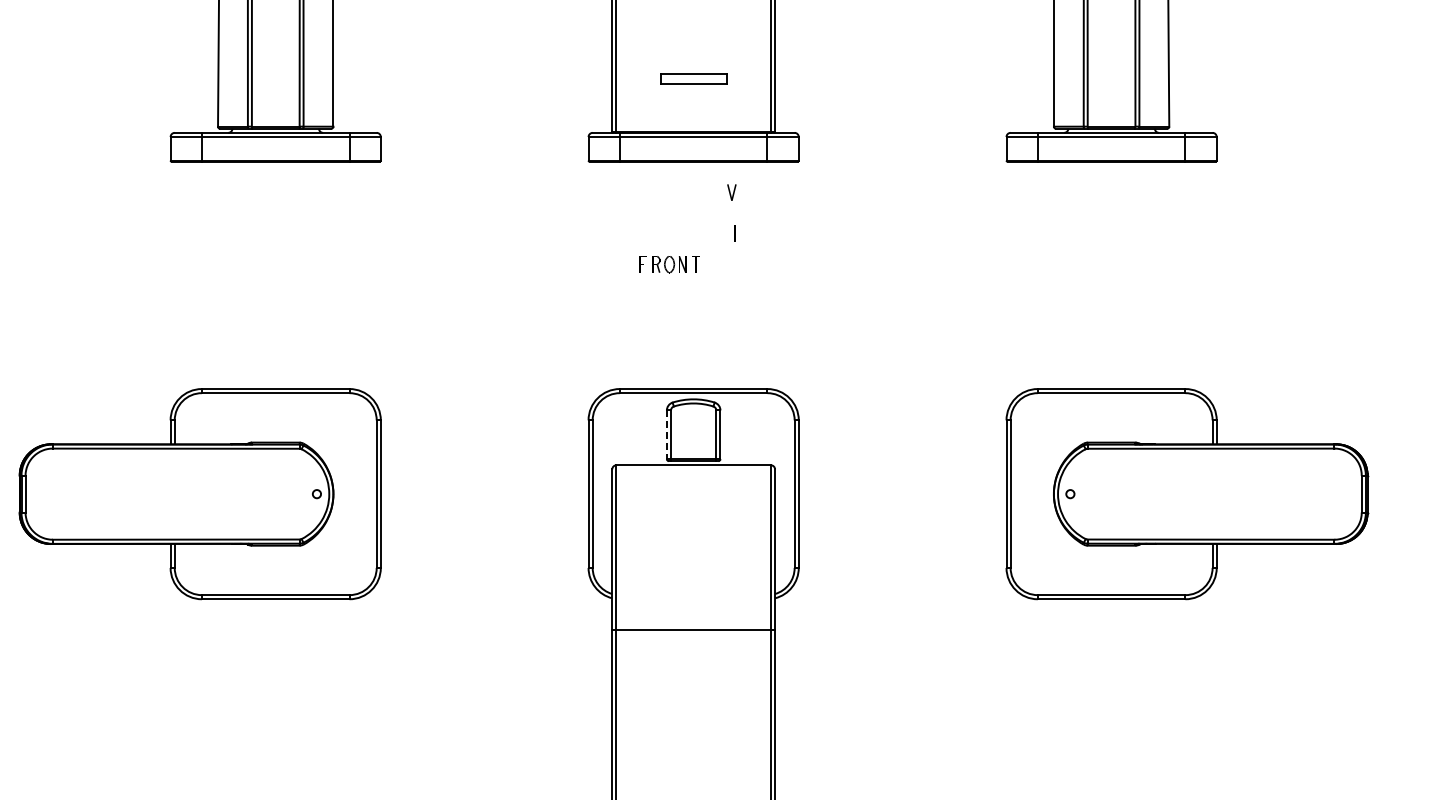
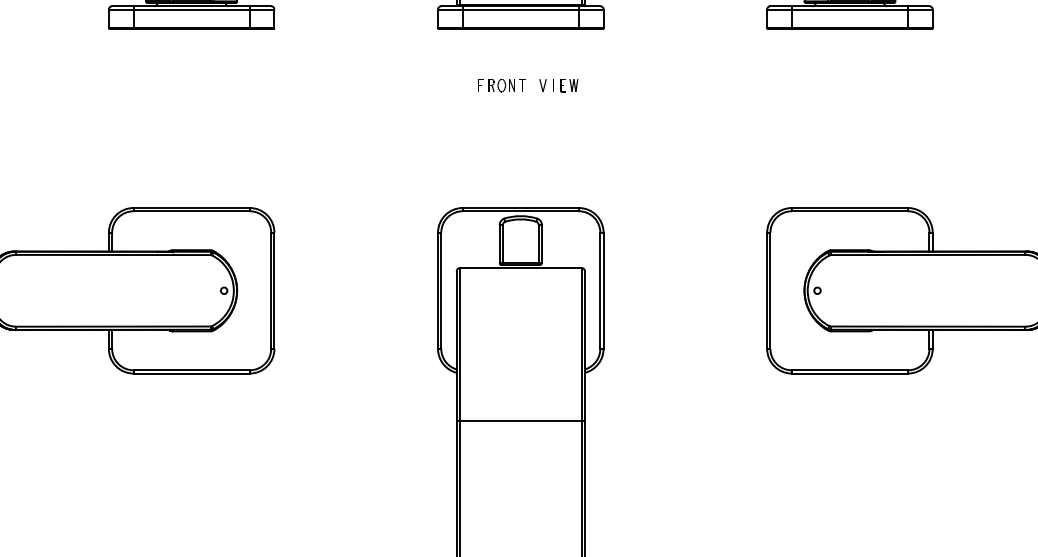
part: (731, 192) -> (542, 85), moved
part: (755, 233) -> (569, 85), added
part: (669, 264) -> (501, 85), moved
line: (666, 435) -> (499, 244), dashed -> solid
line: (693, 630) -> (520, 421), moved

